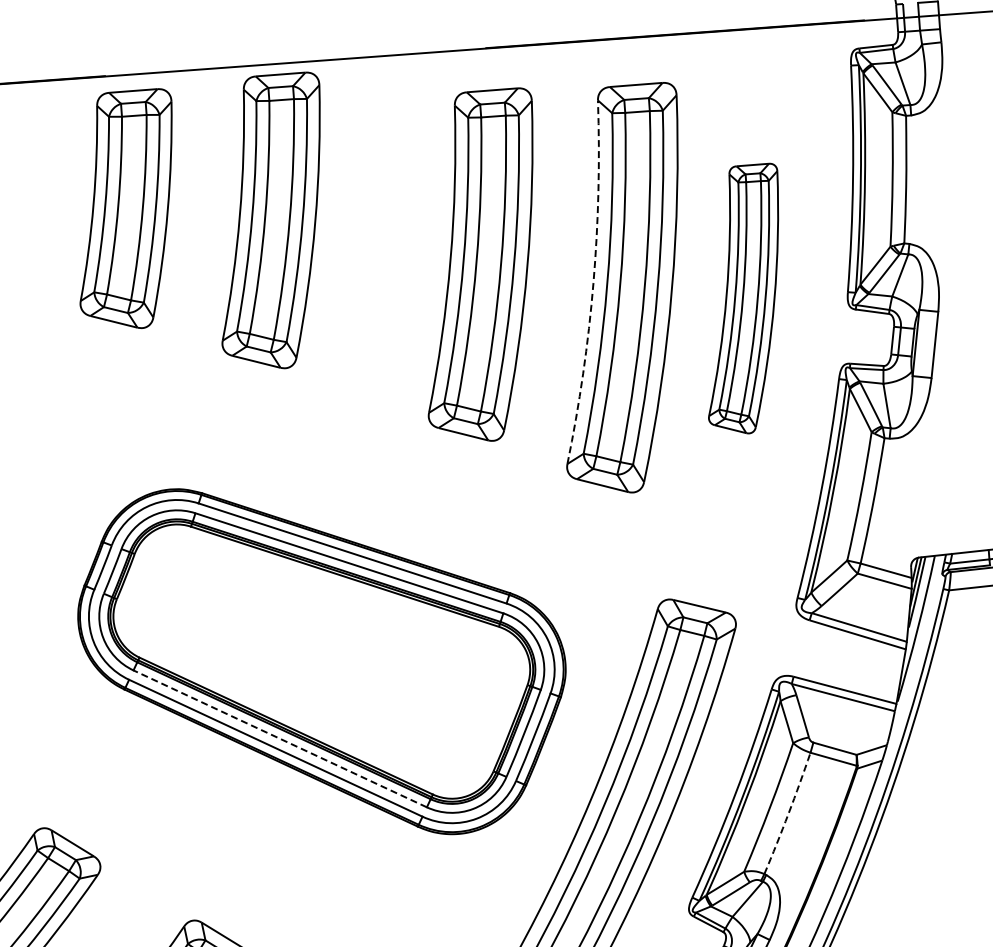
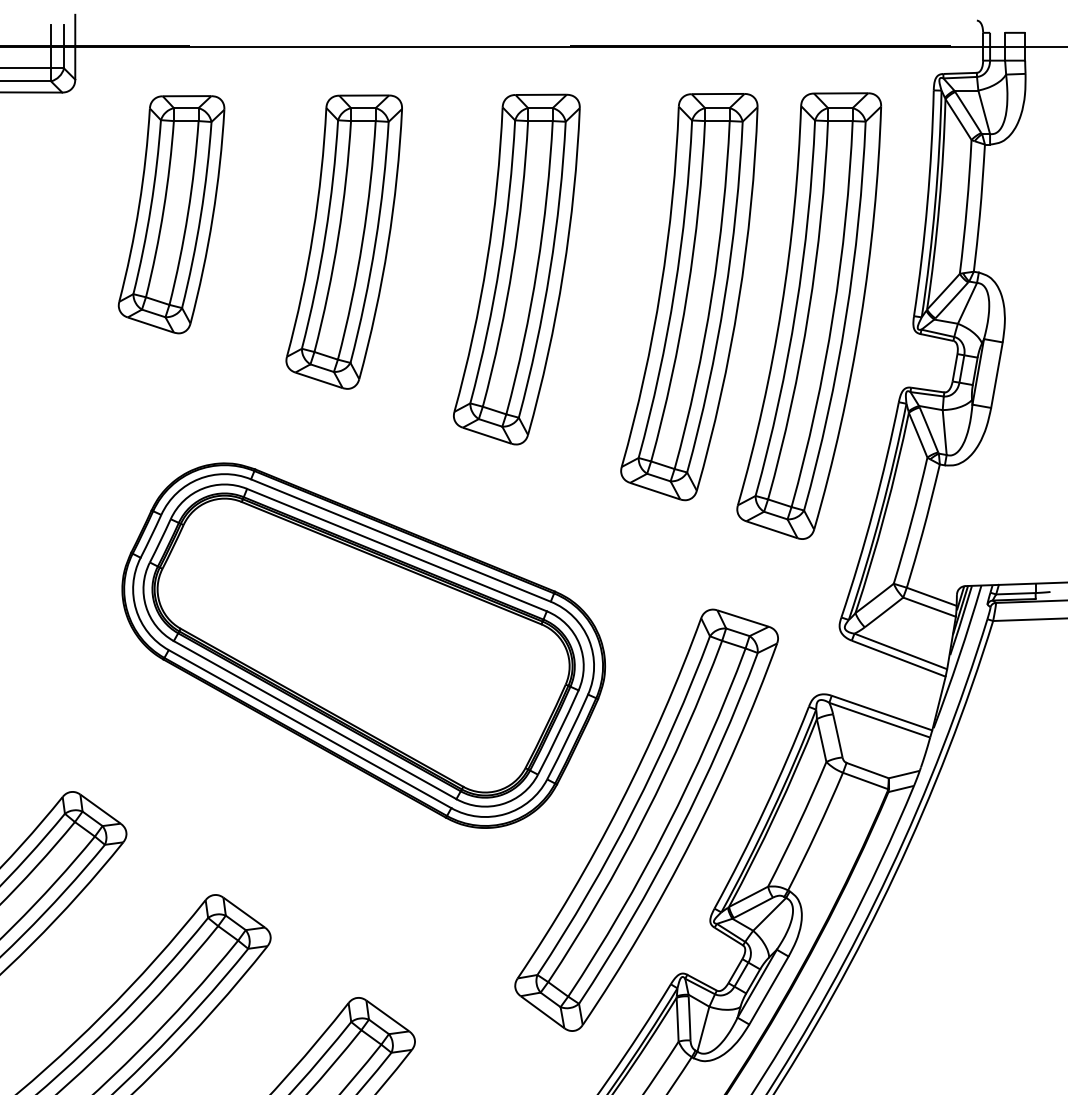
part: (126, 210) -> (171, 214), moved
part: (270, 221) -> (343, 241), moved
part: (480, 266) -> (516, 269), moved
arc: (593, 283) -> (660, 288), dashed -> solid
part: (743, 299) -> (809, 315), size x1.67
line: (280, 739) -> (315, 720), dashed -> solid
arc: (788, 814) -> (816, 832), dashed -> solid

